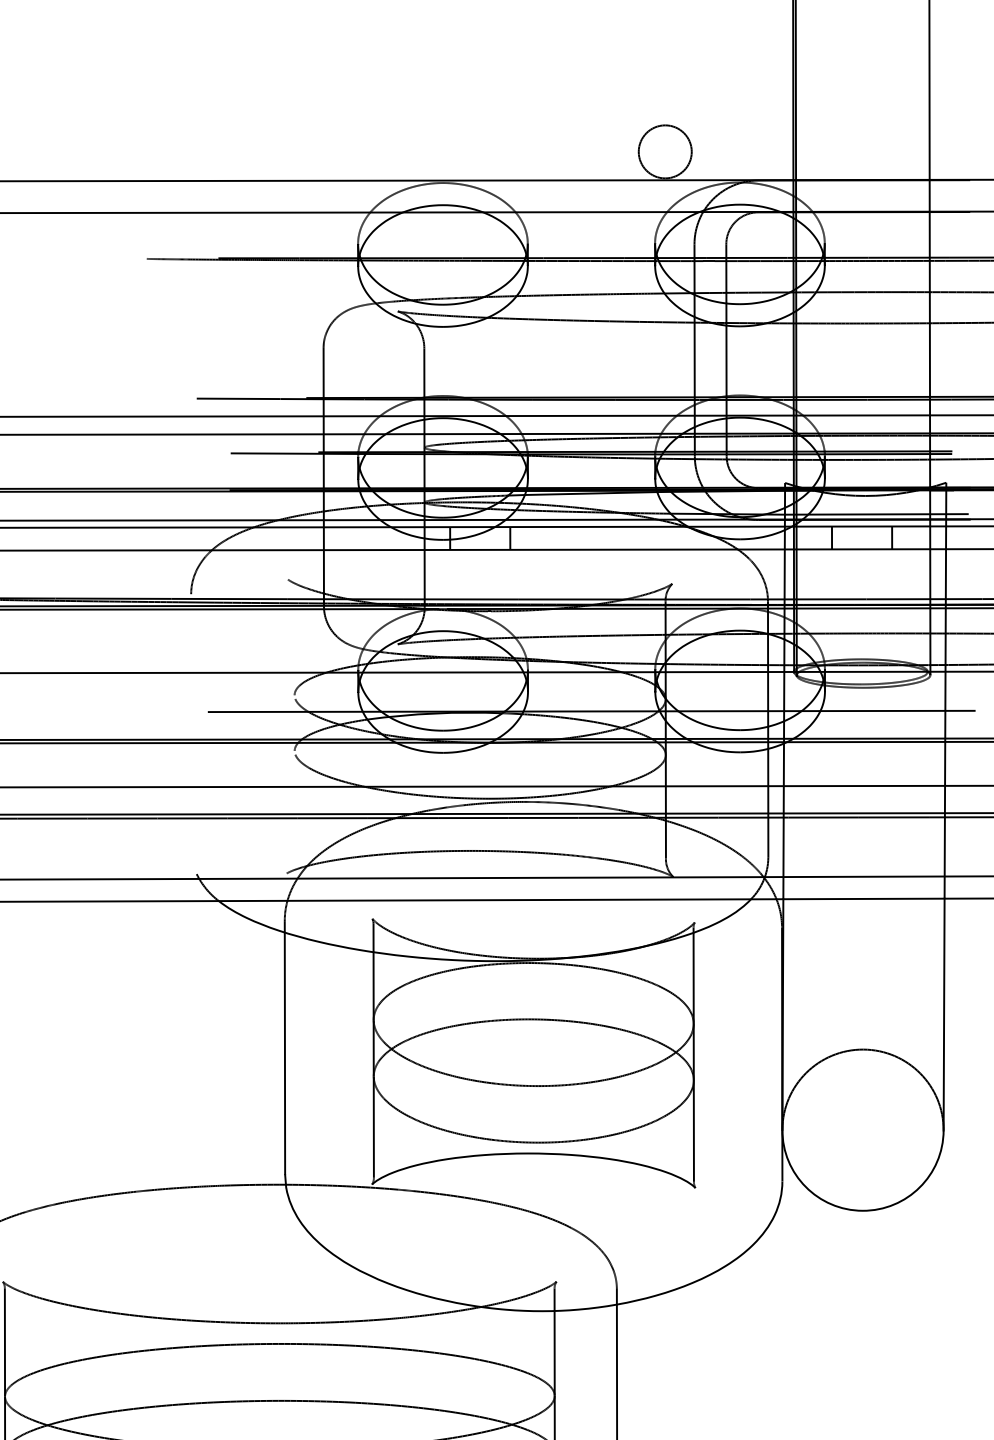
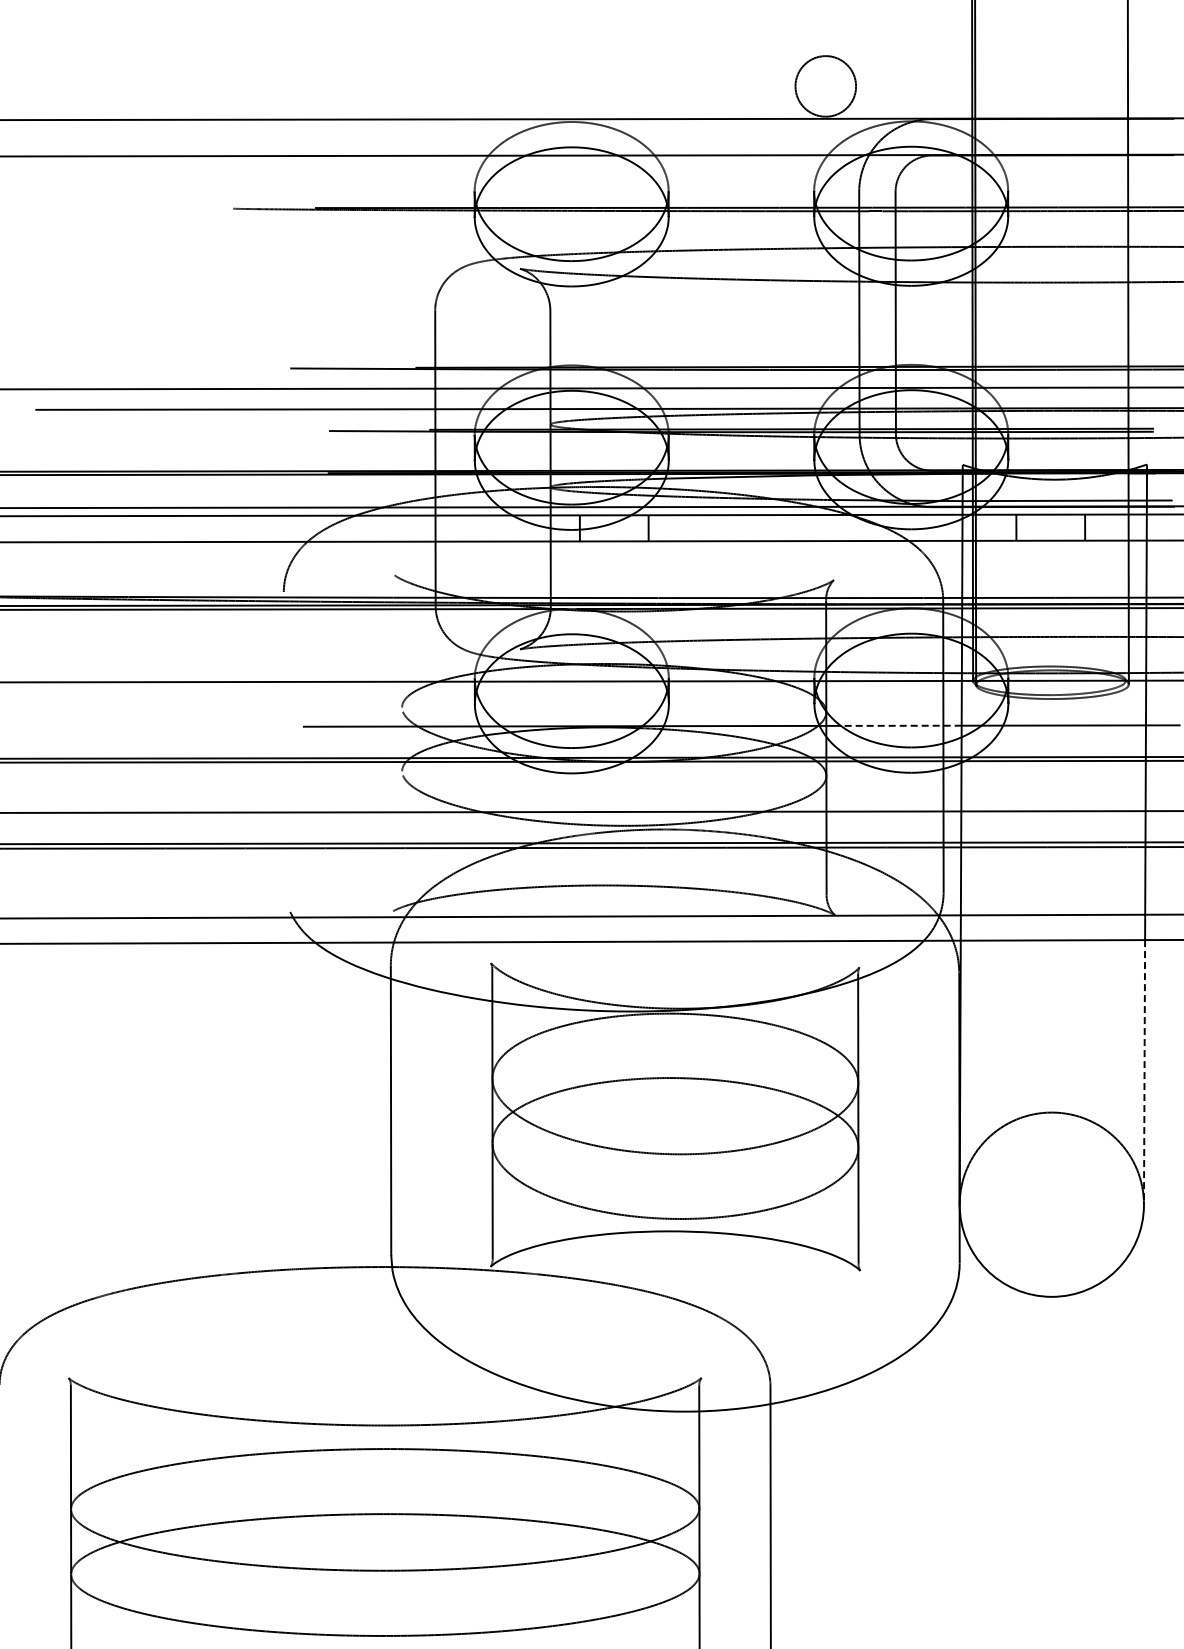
line: (730, 710) -> (900, 725), solid -> dashed
line: (944, 1014) -> (1144, 1072), solid -> dashed

